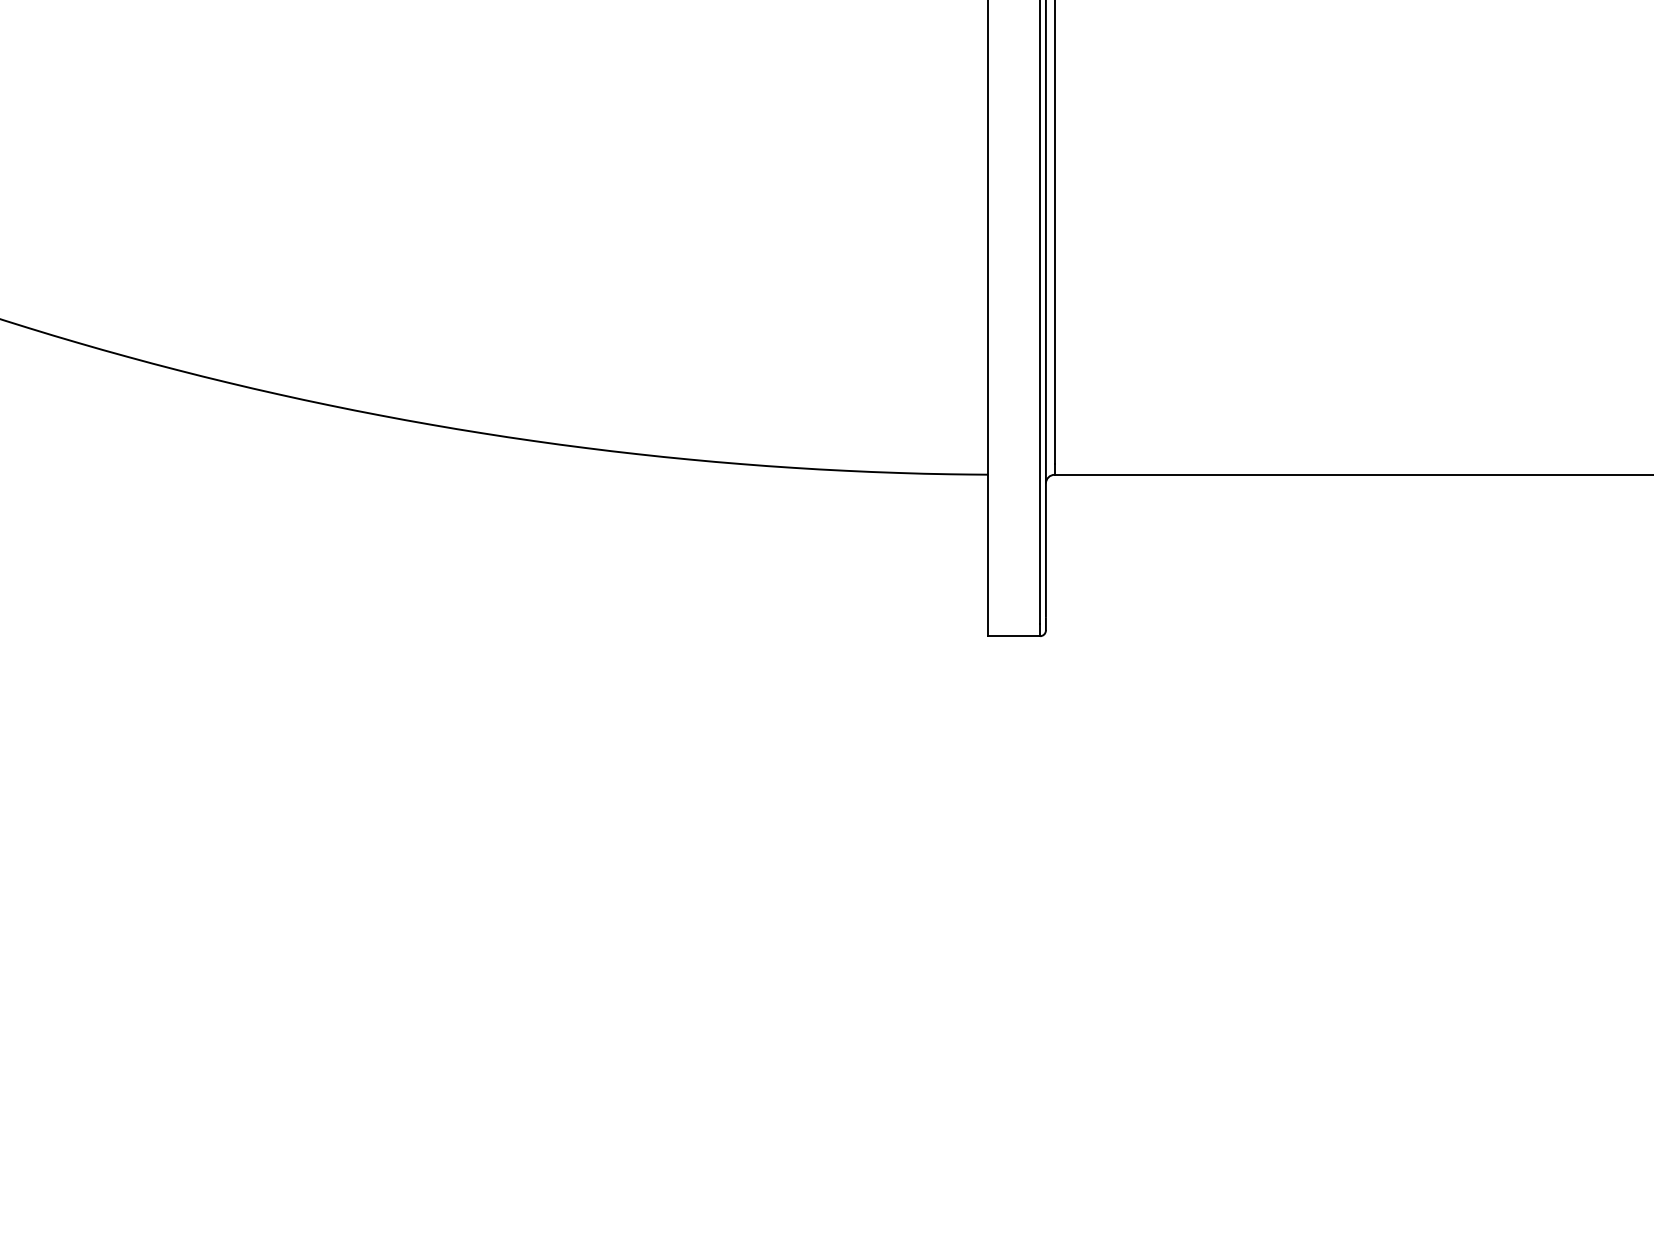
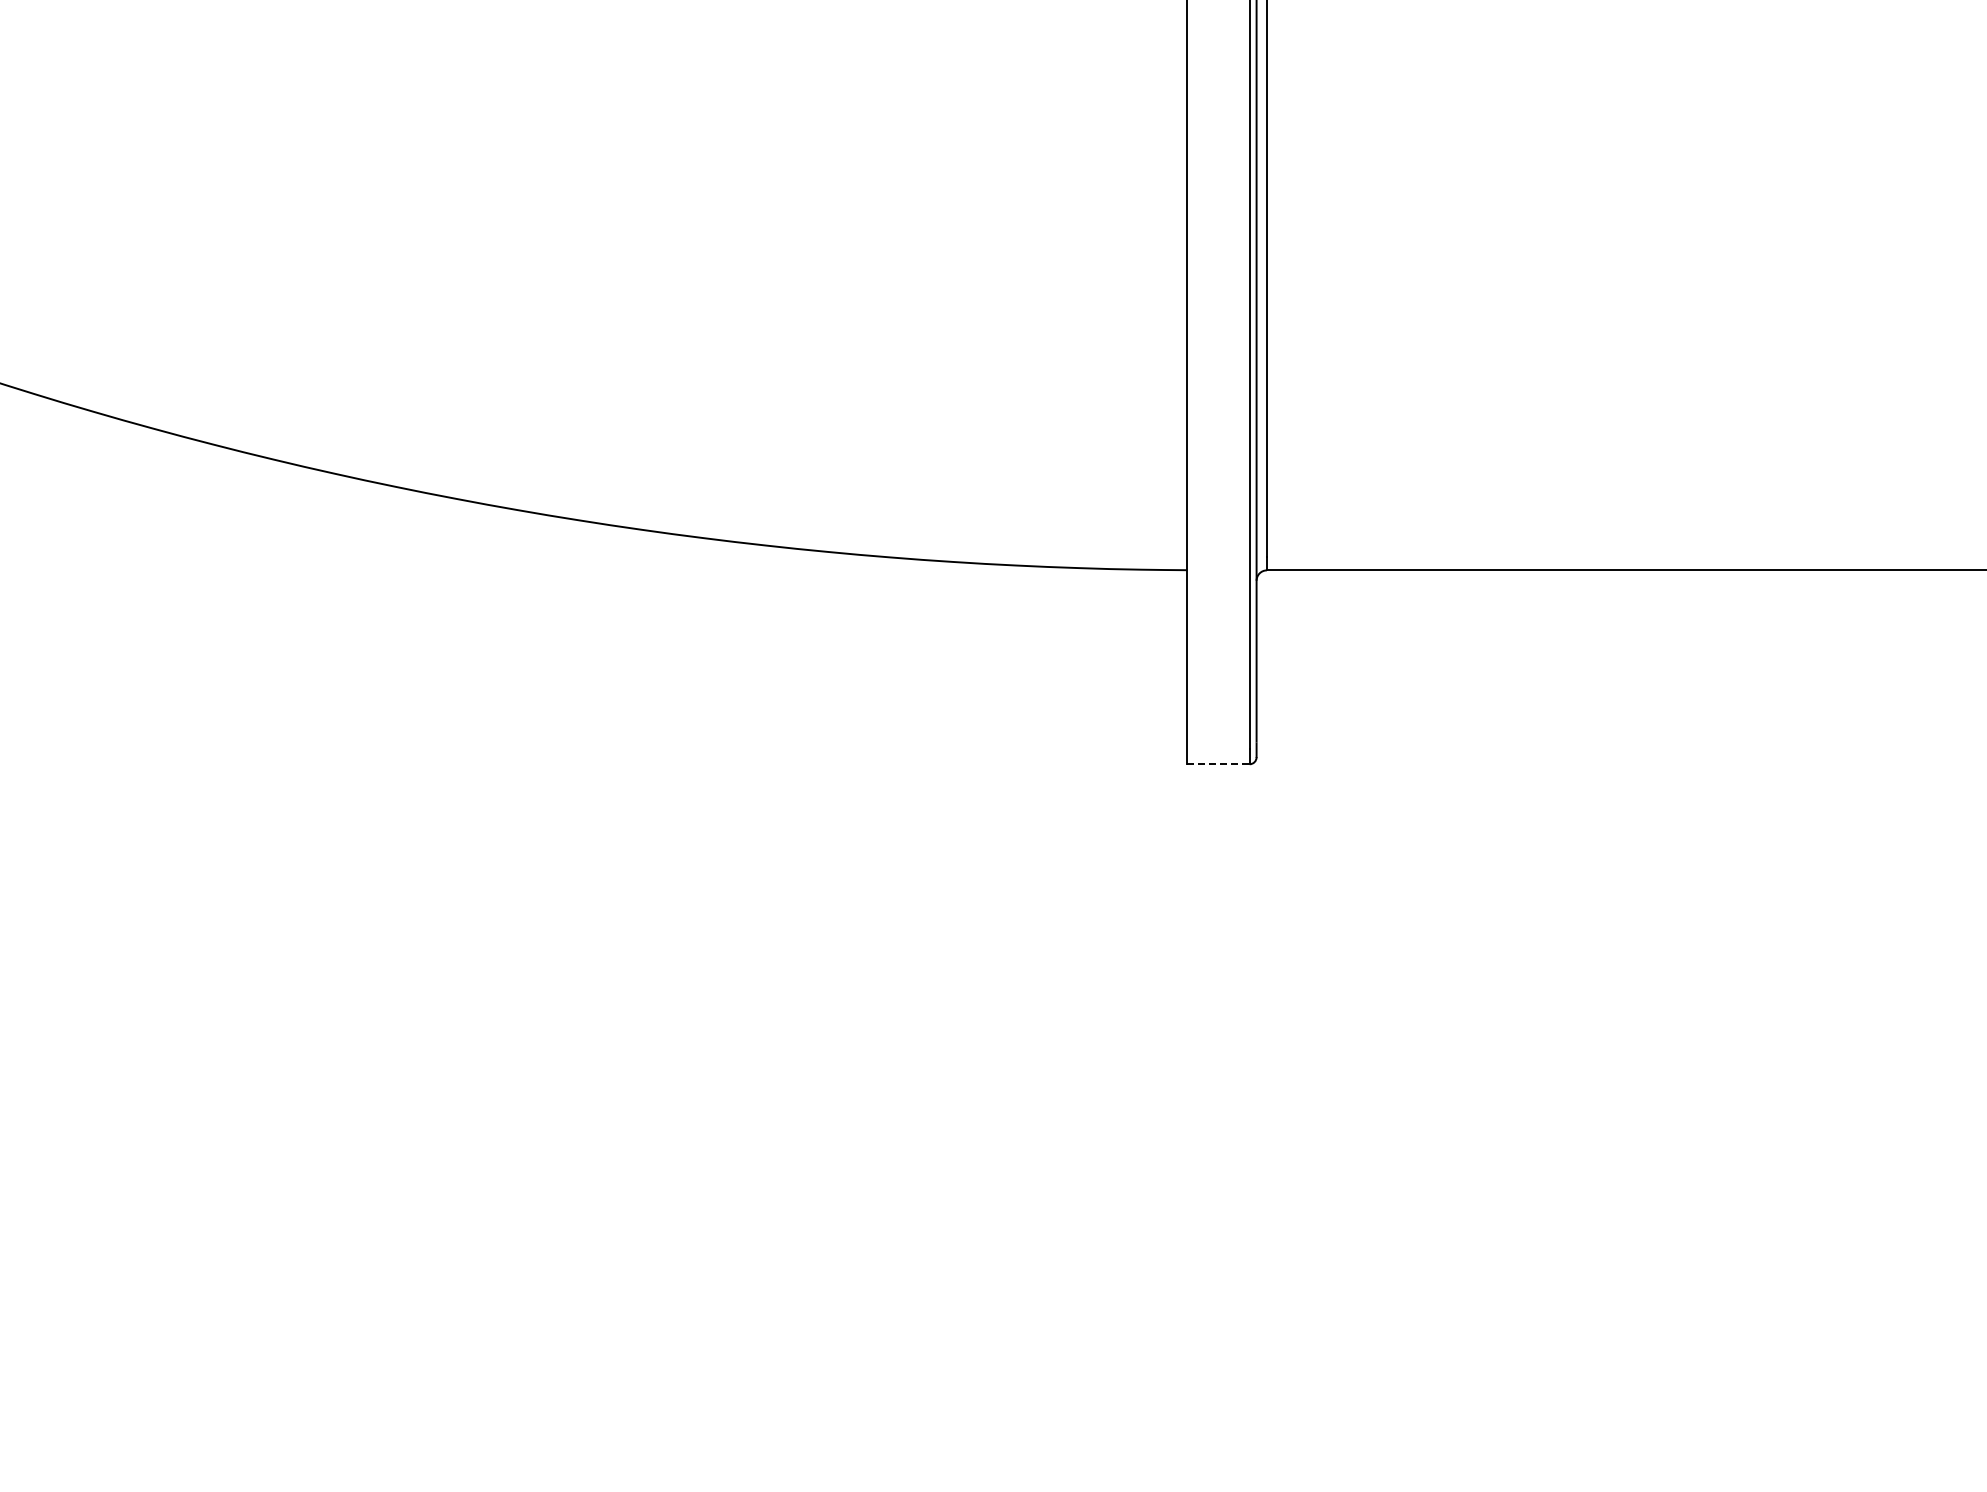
line: (1014, 636) -> (1218, 764), solid -> dashed

